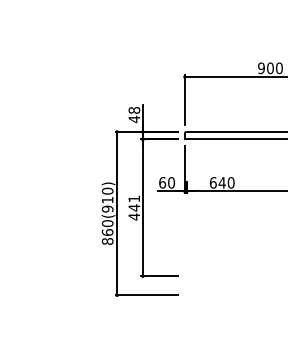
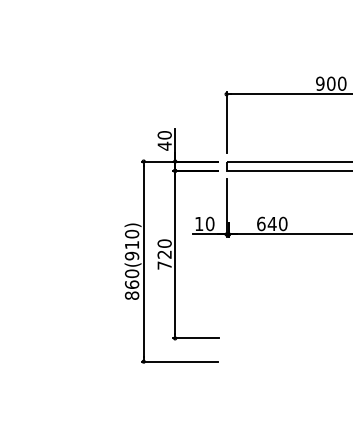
text: (134, 110) -> (164, 135), 48 -> 40
text: (162, 182) -> (199, 223), 60 -> 10
text: (134, 207) -> (164, 254), 441 -> 720

